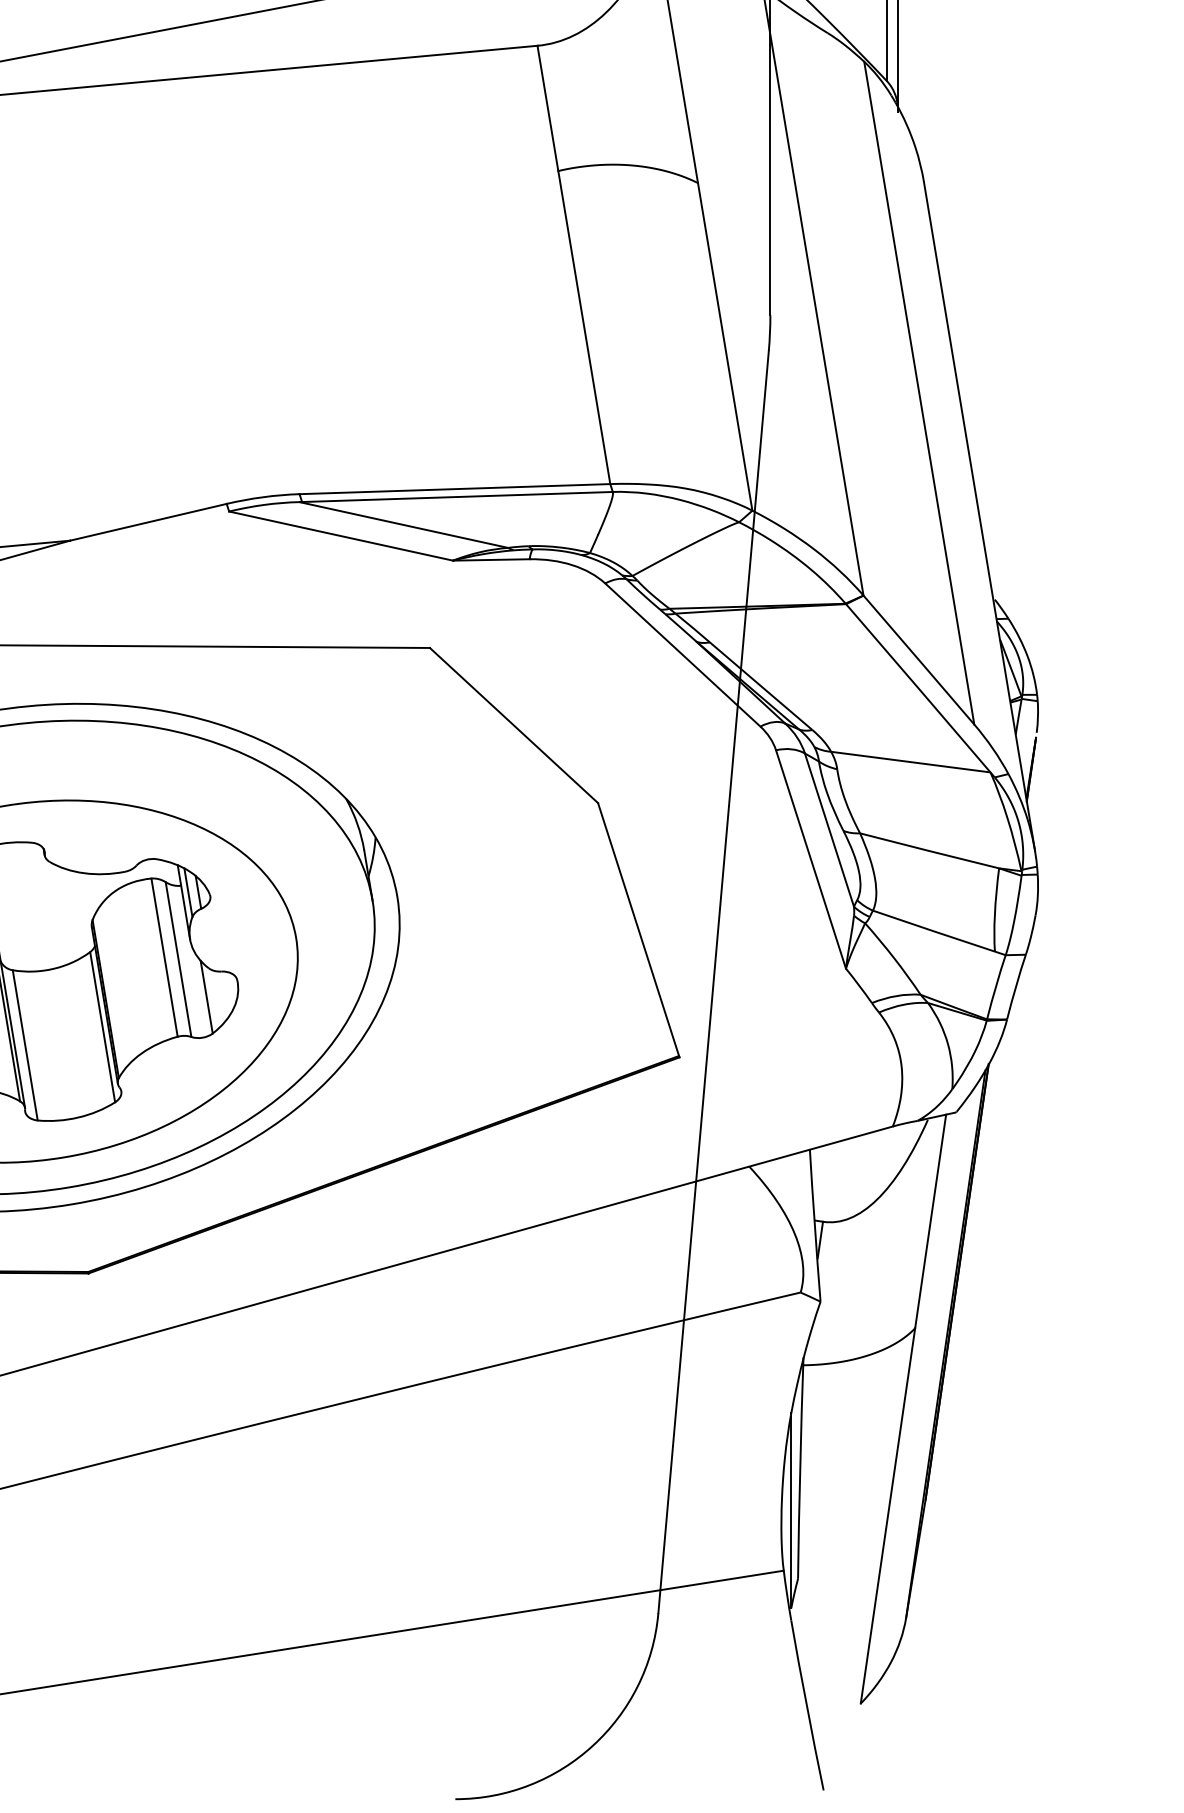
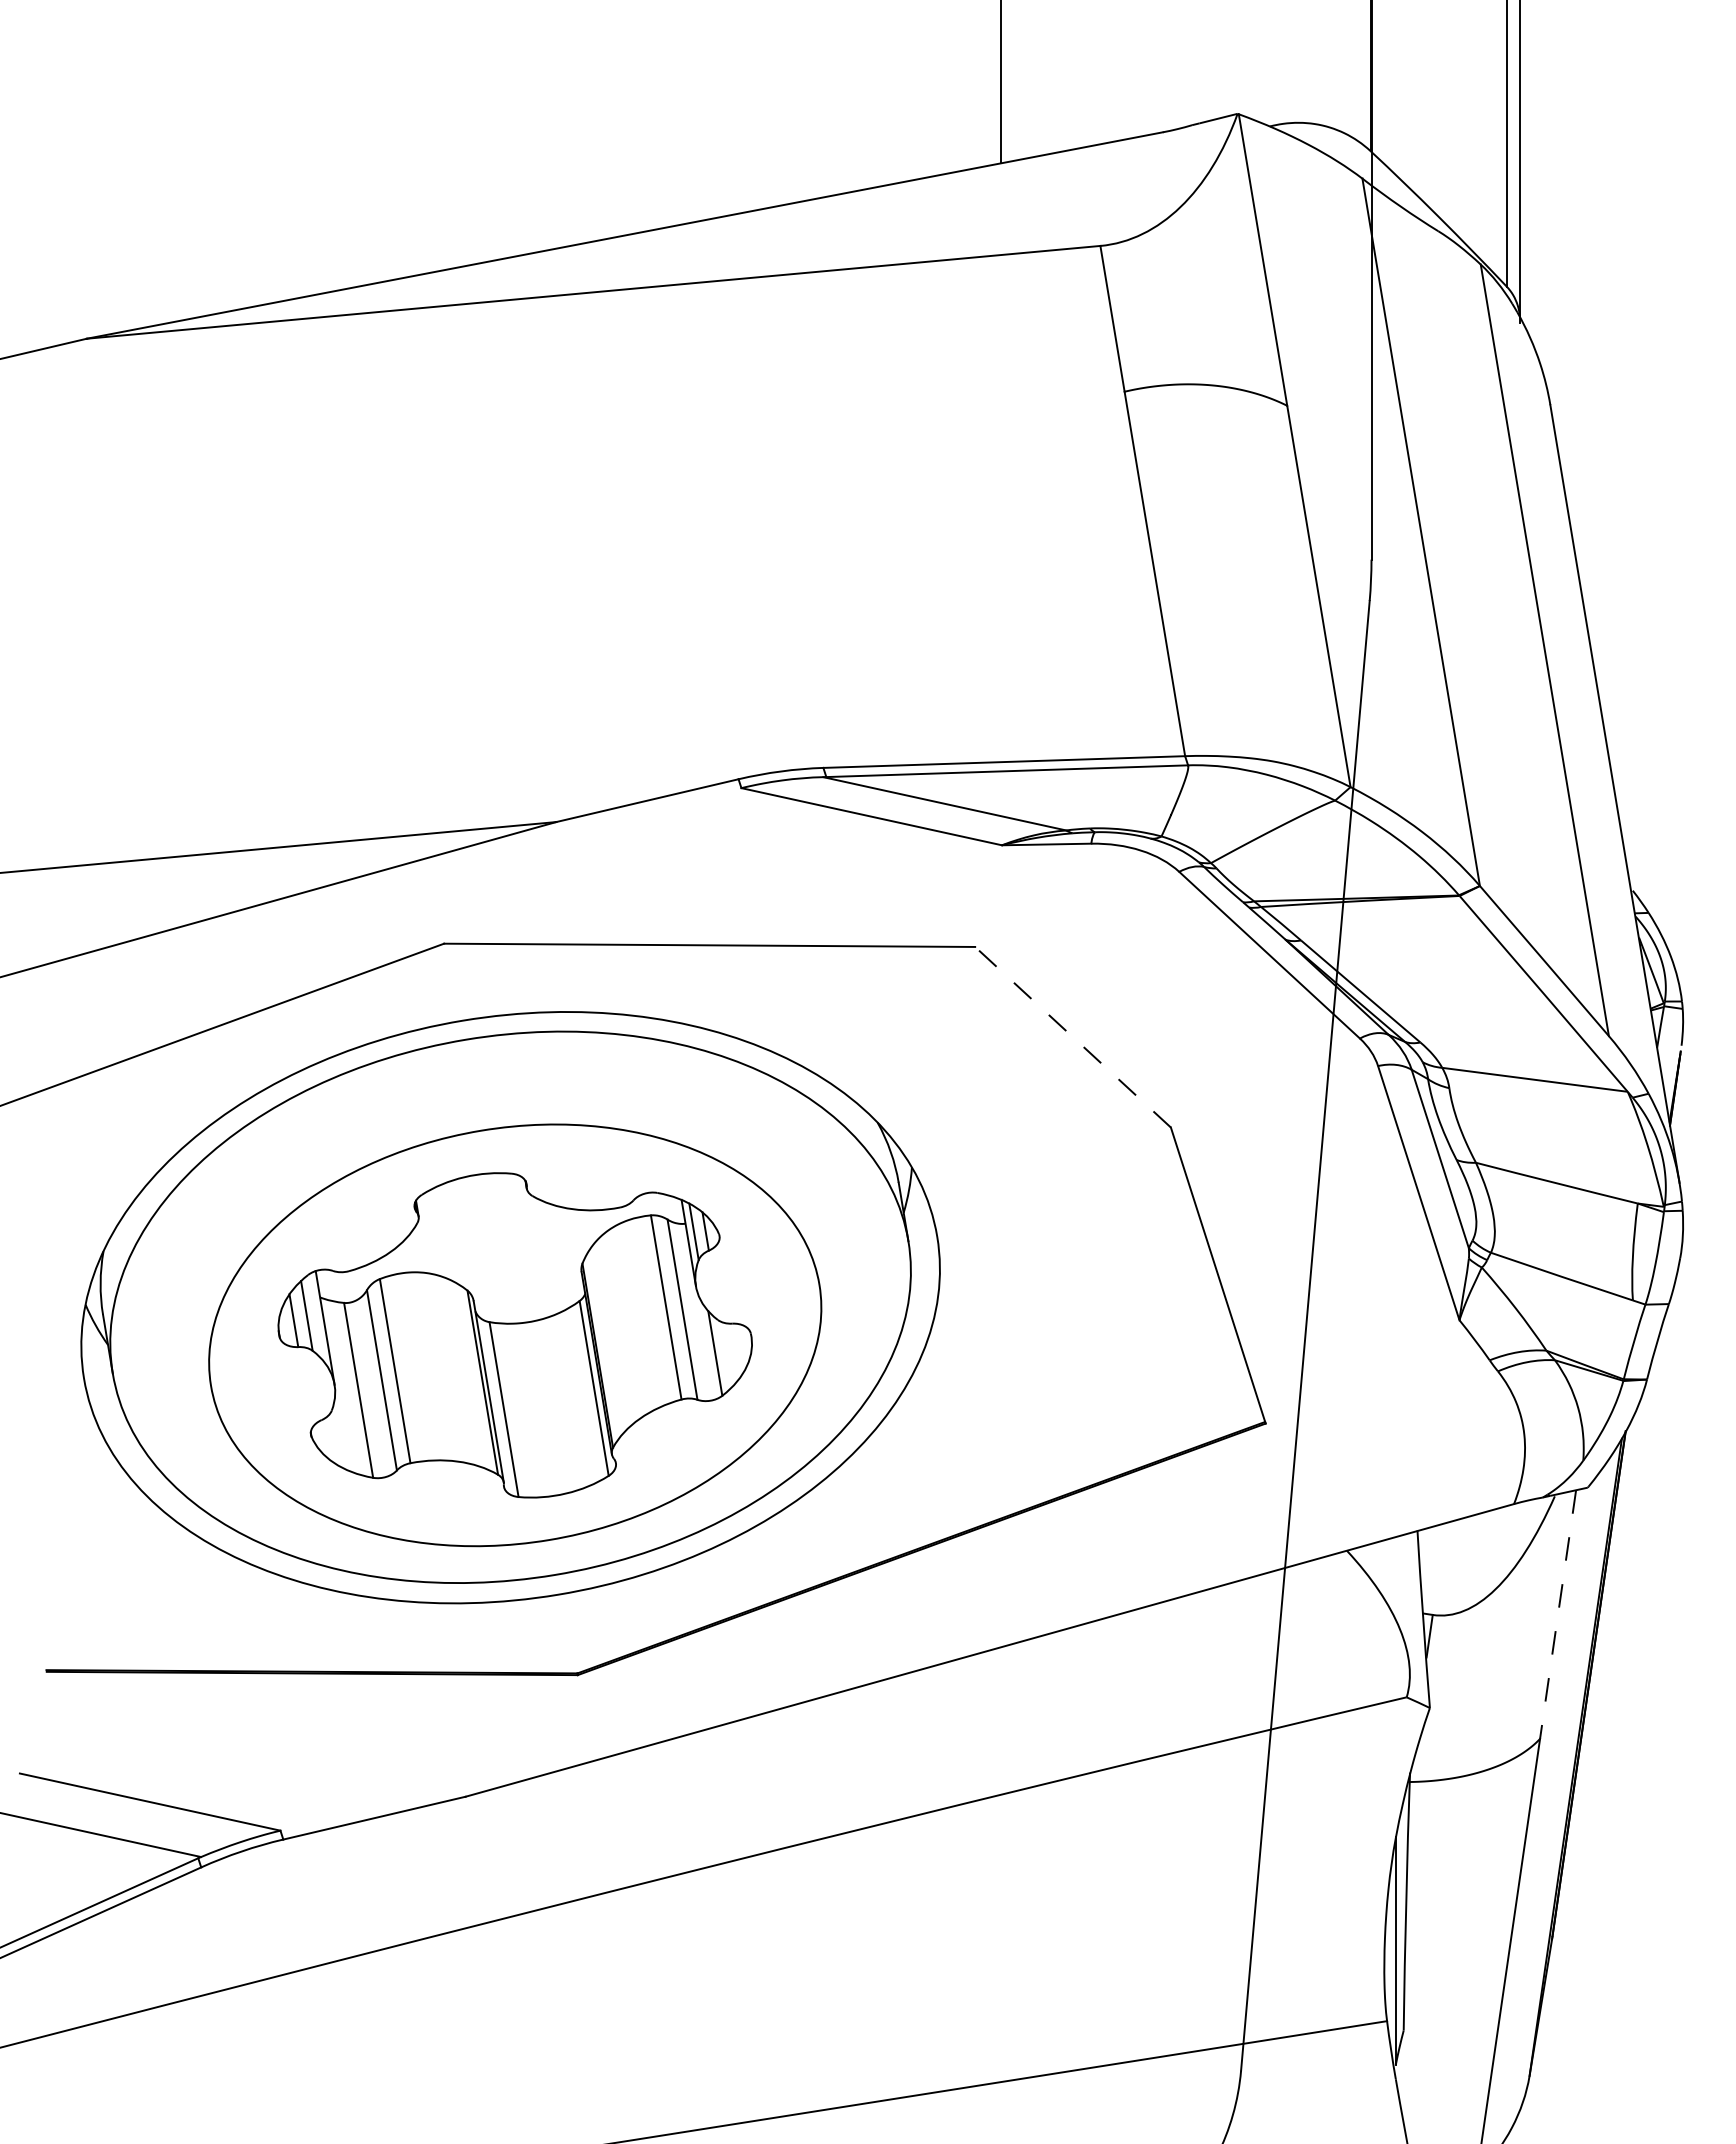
line: (513, 724) -> (1072, 1036), solid -> dashed
line: (931, 1221) -> (1558, 1614), solid -> dashed

